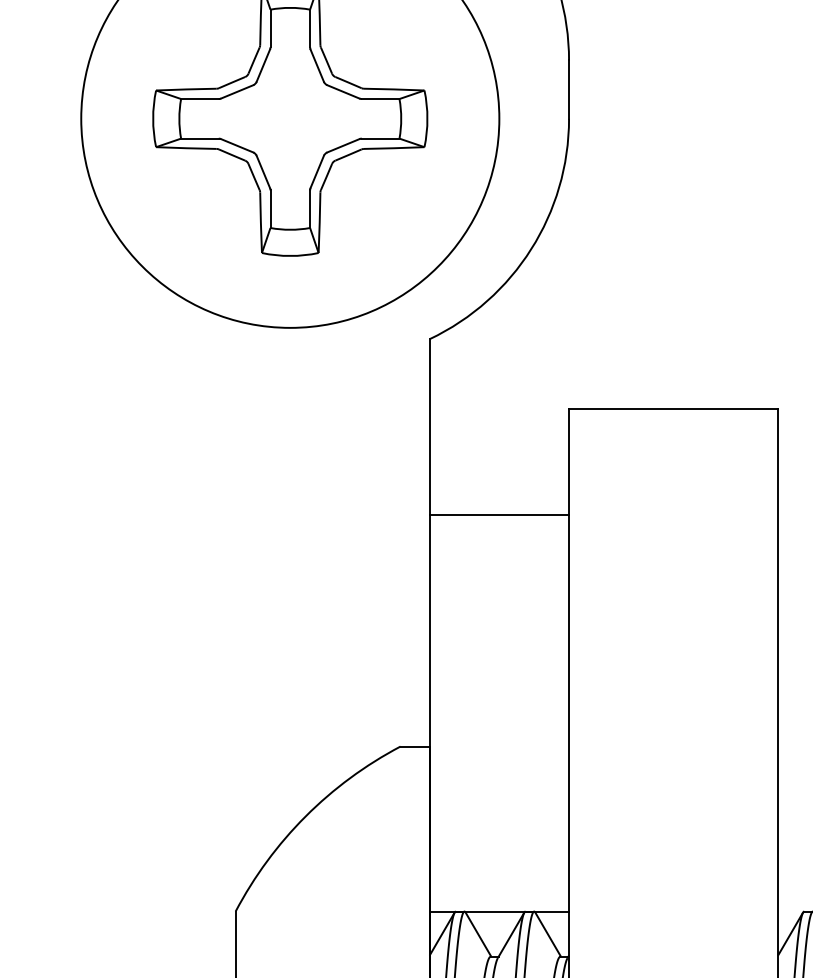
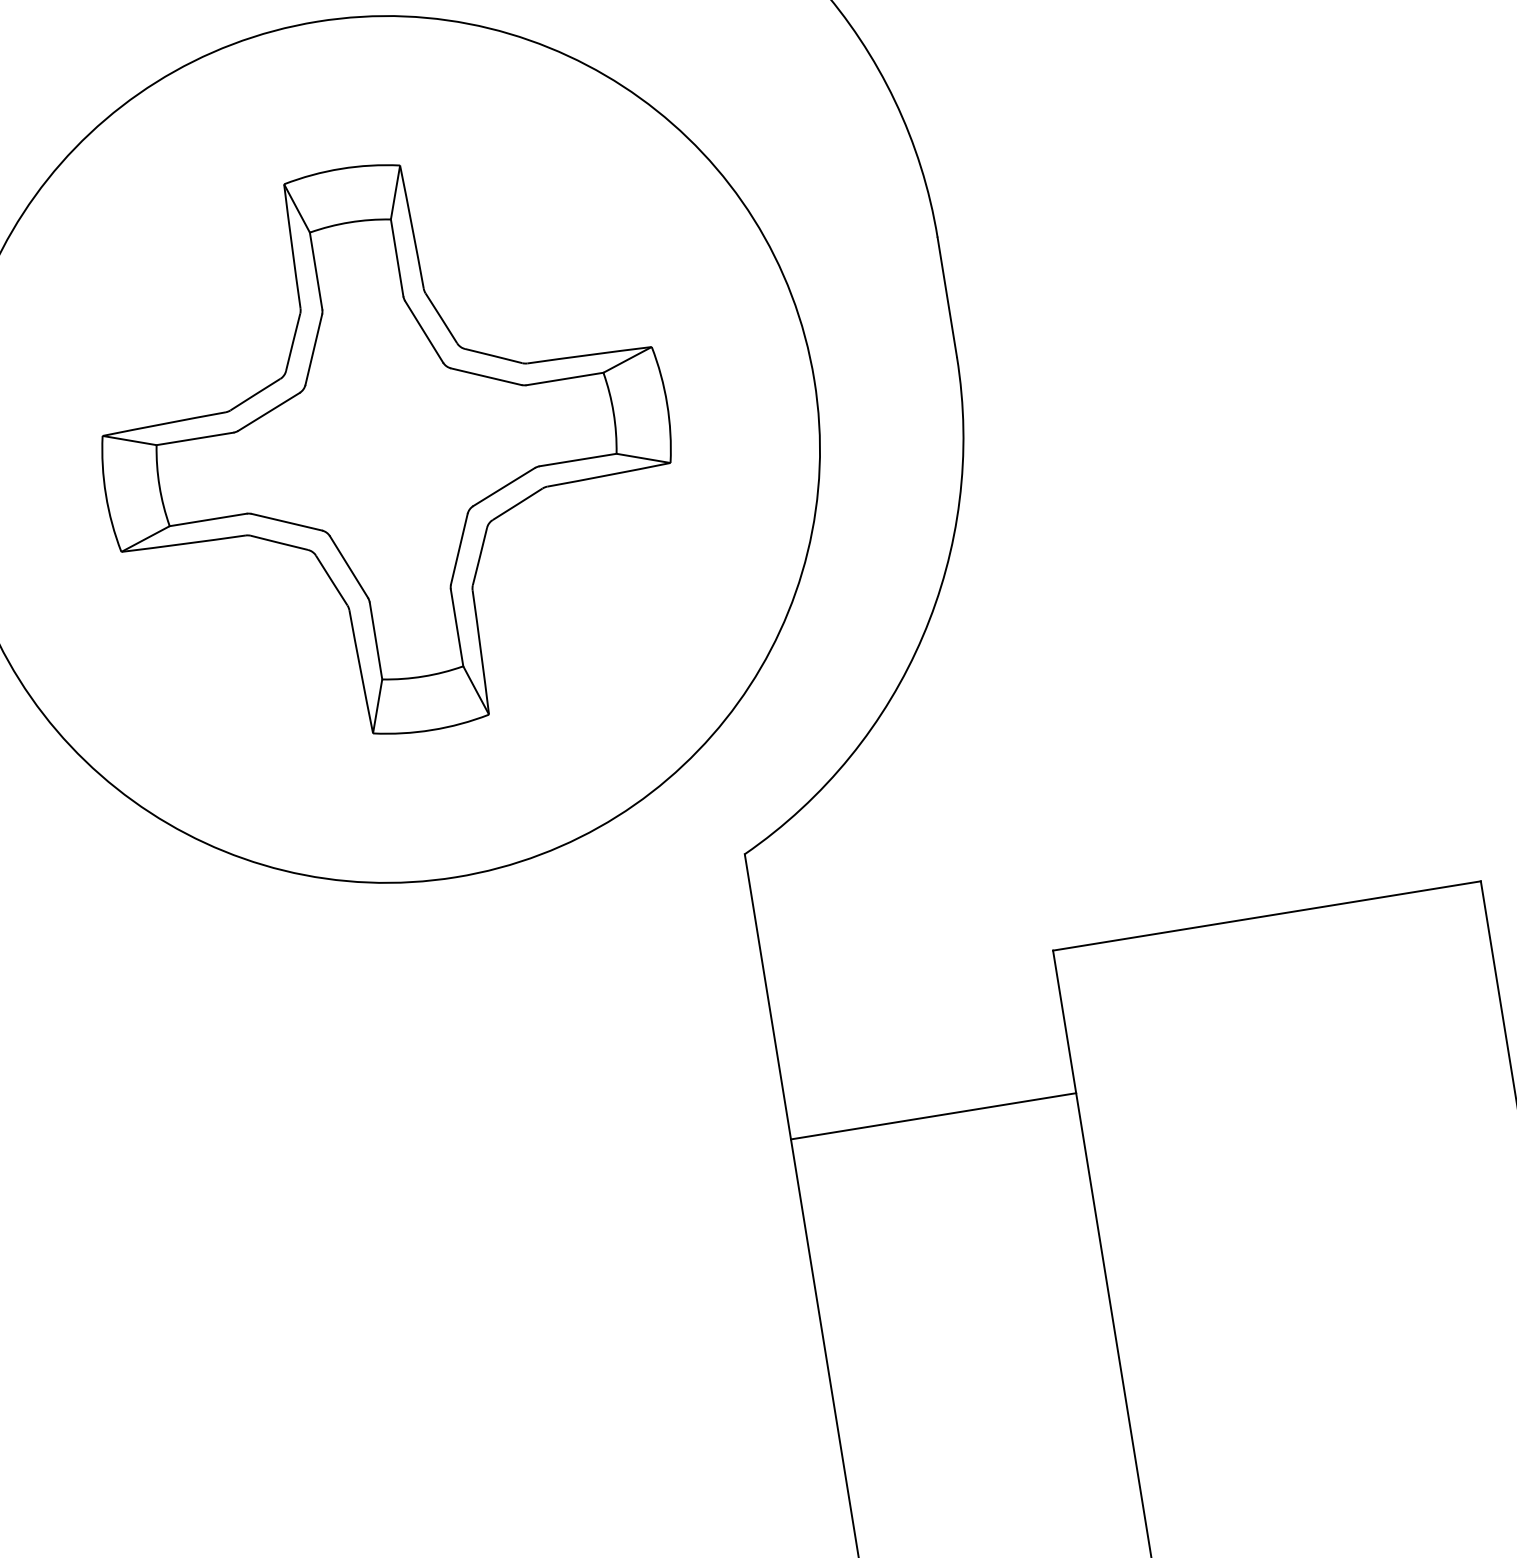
line: (499, 514) -> (933, 1116), moved

